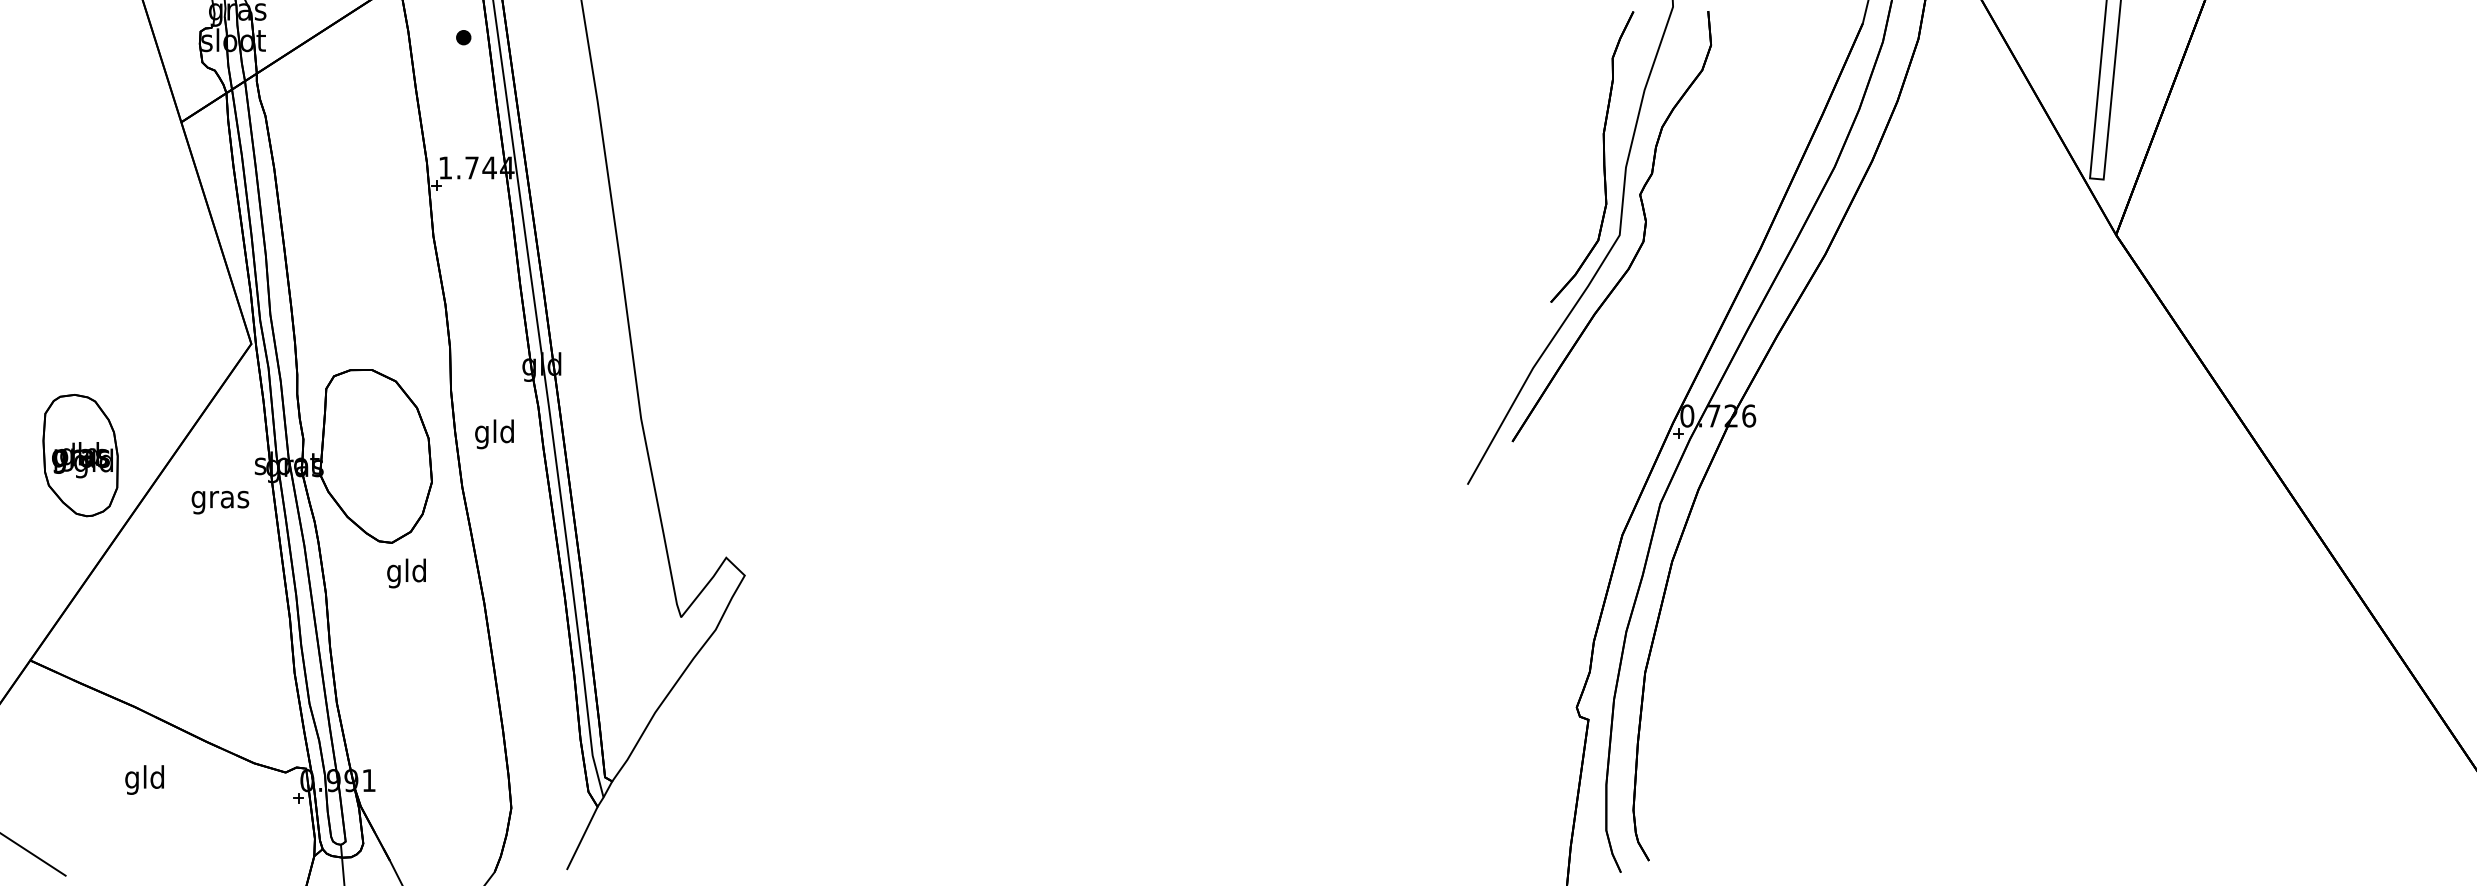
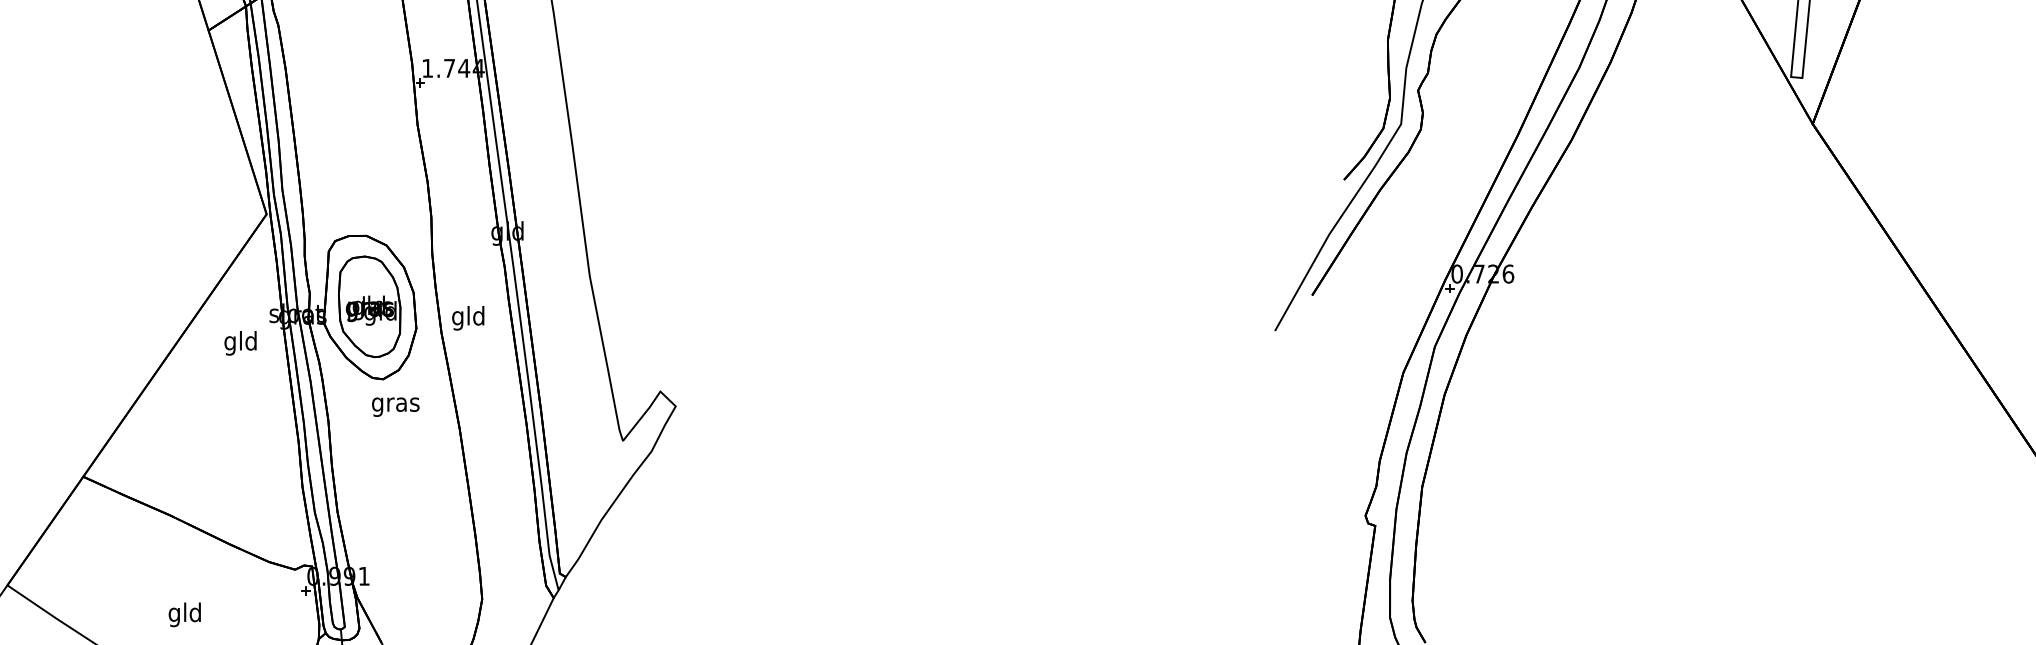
text: (494, 434) -> (468, 318), moved
part: (80, 455) -> (369, 306), moved
text: (220, 499) -> (241, 343), gras -> gld
text: (406, 573) -> (395, 404), gld -> gras
text: (144, 779) -> (184, 614), moved

